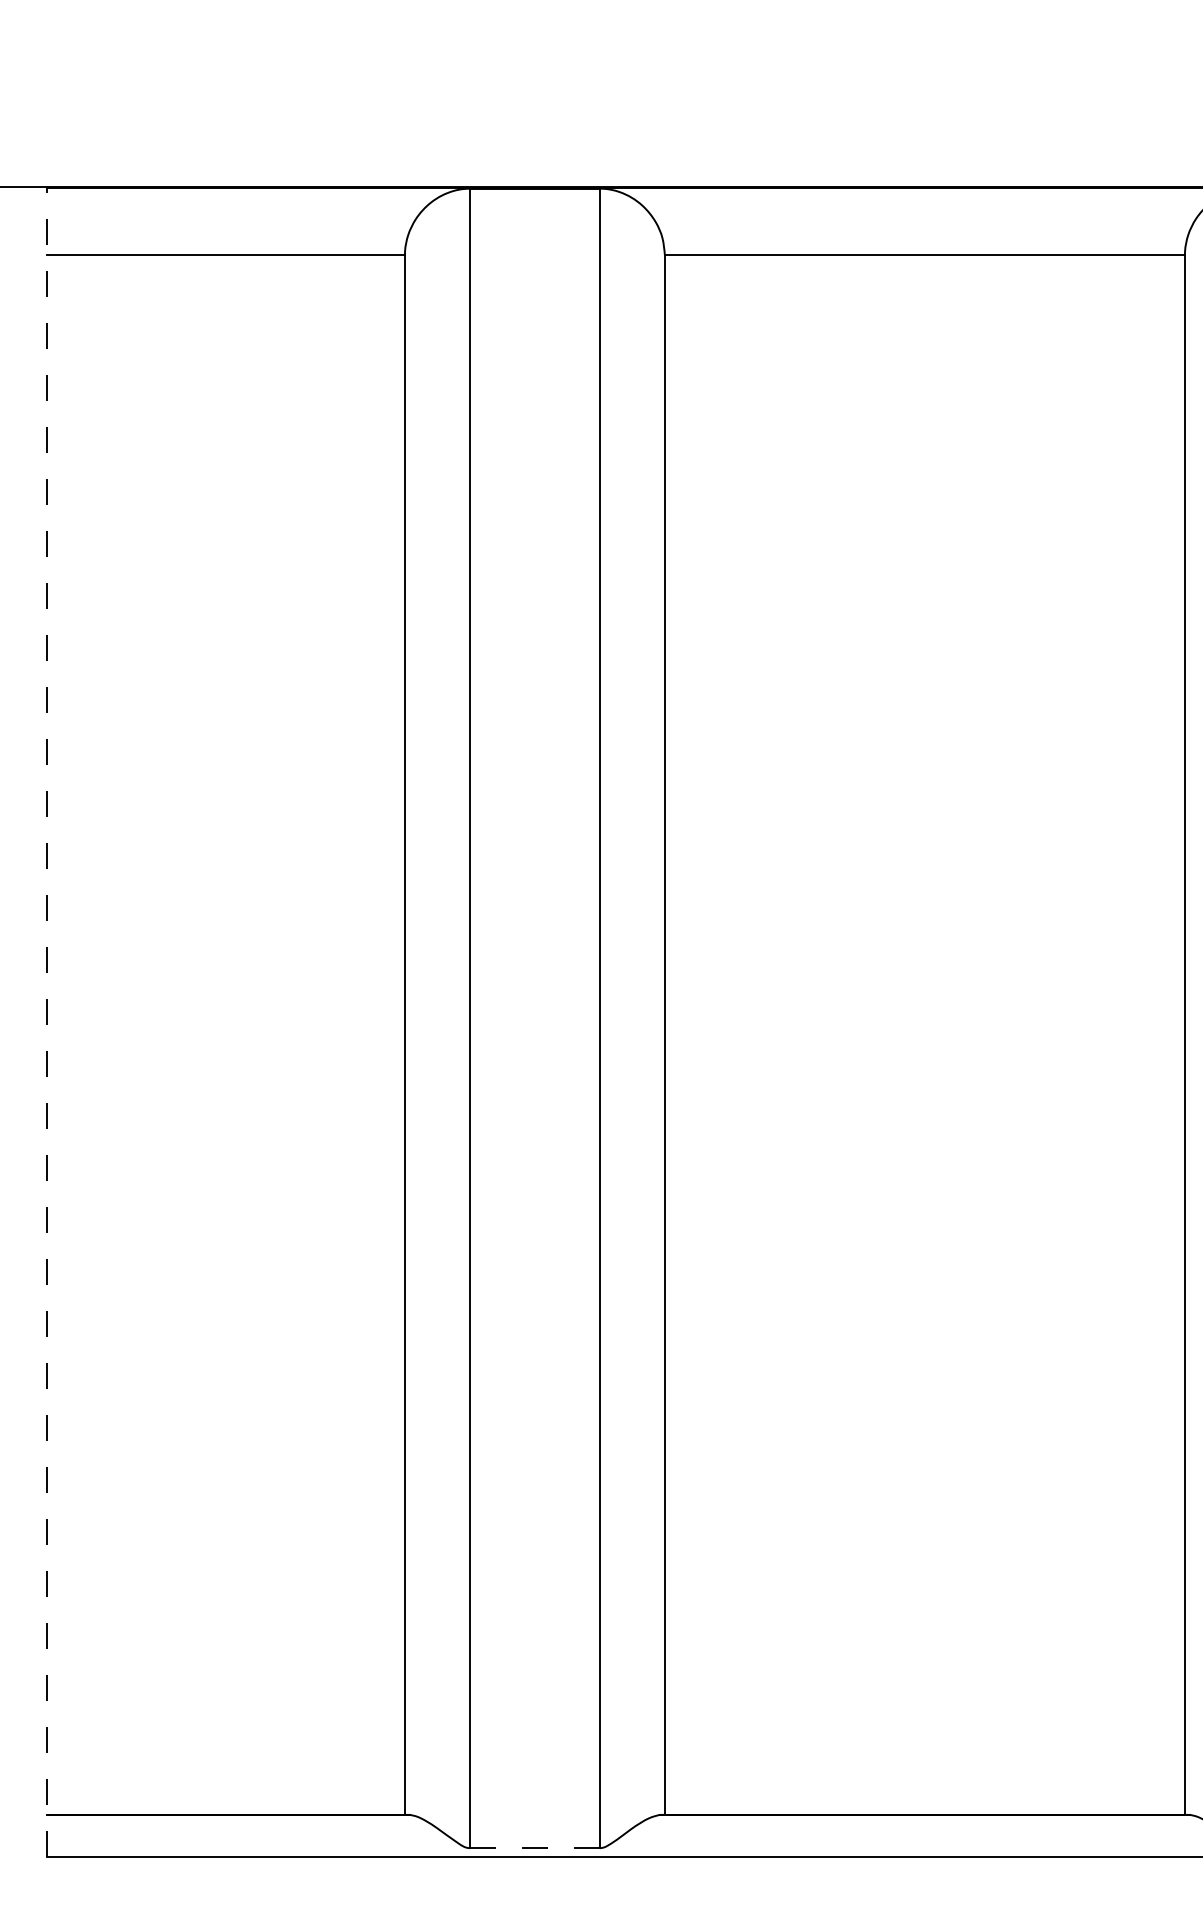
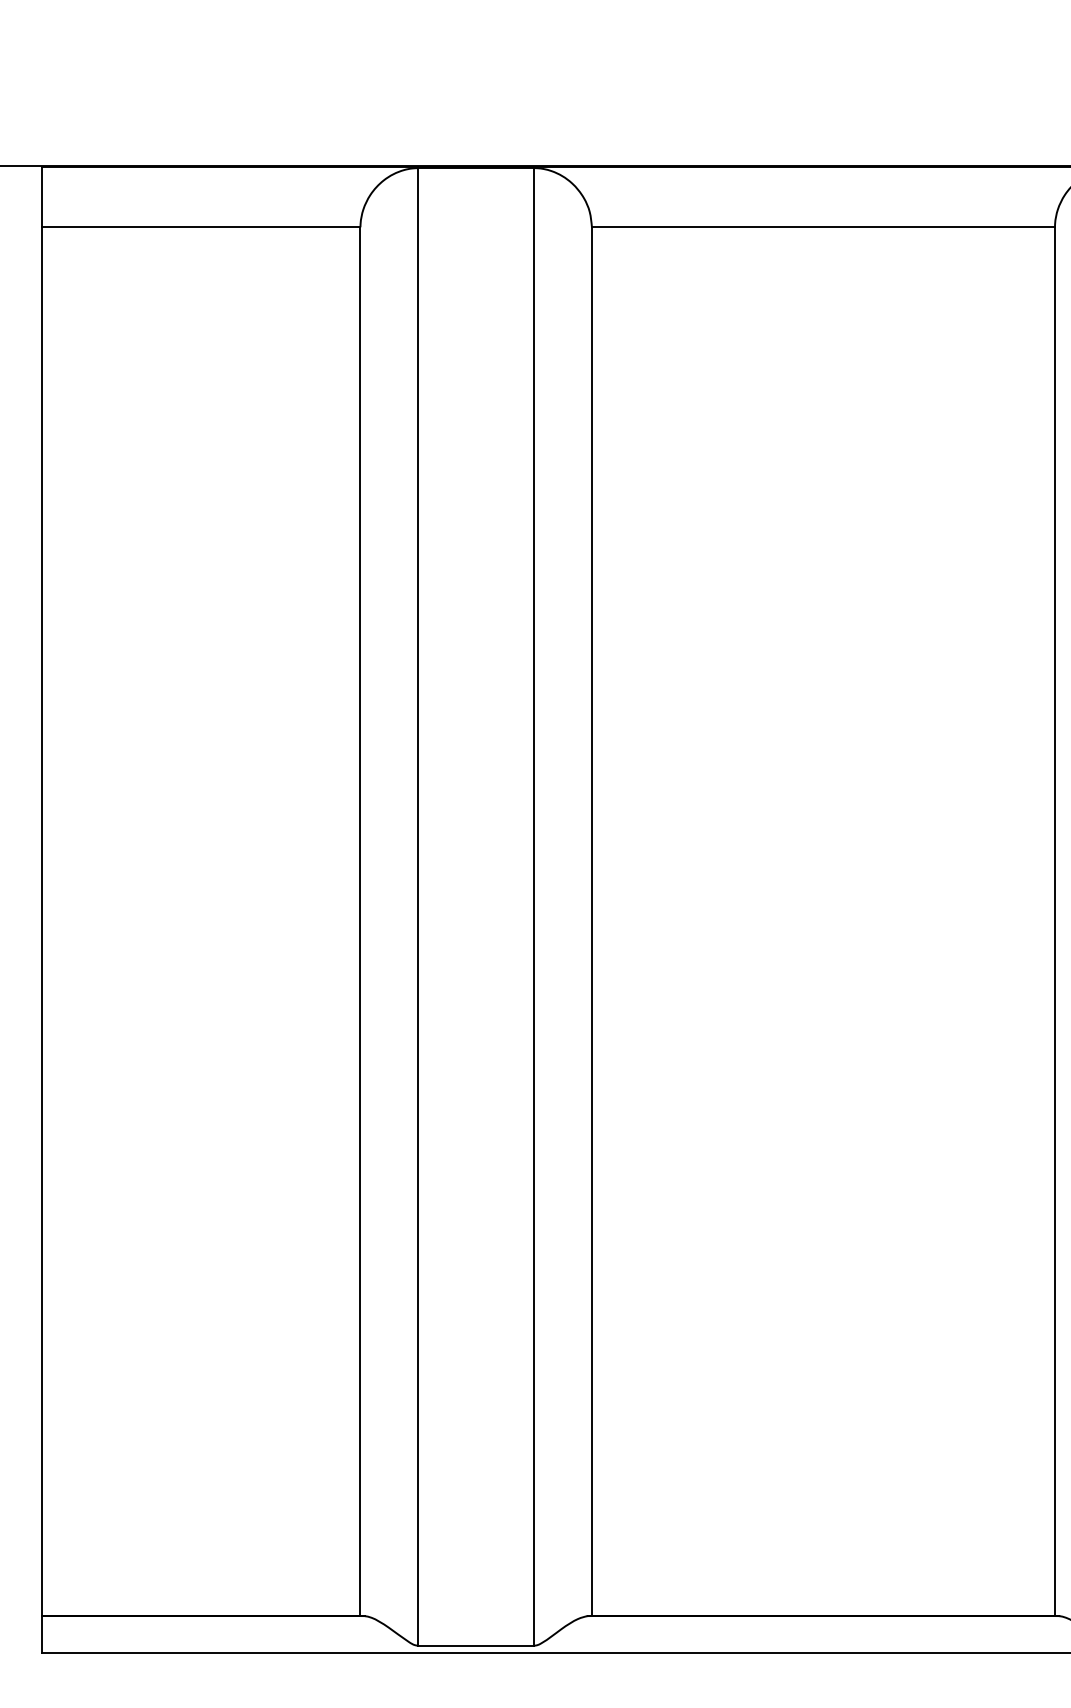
line: (47, 1022) -> (42, 910), dashed -> solid
line: (535, 1847) -> (476, 1645), dashed -> solid

